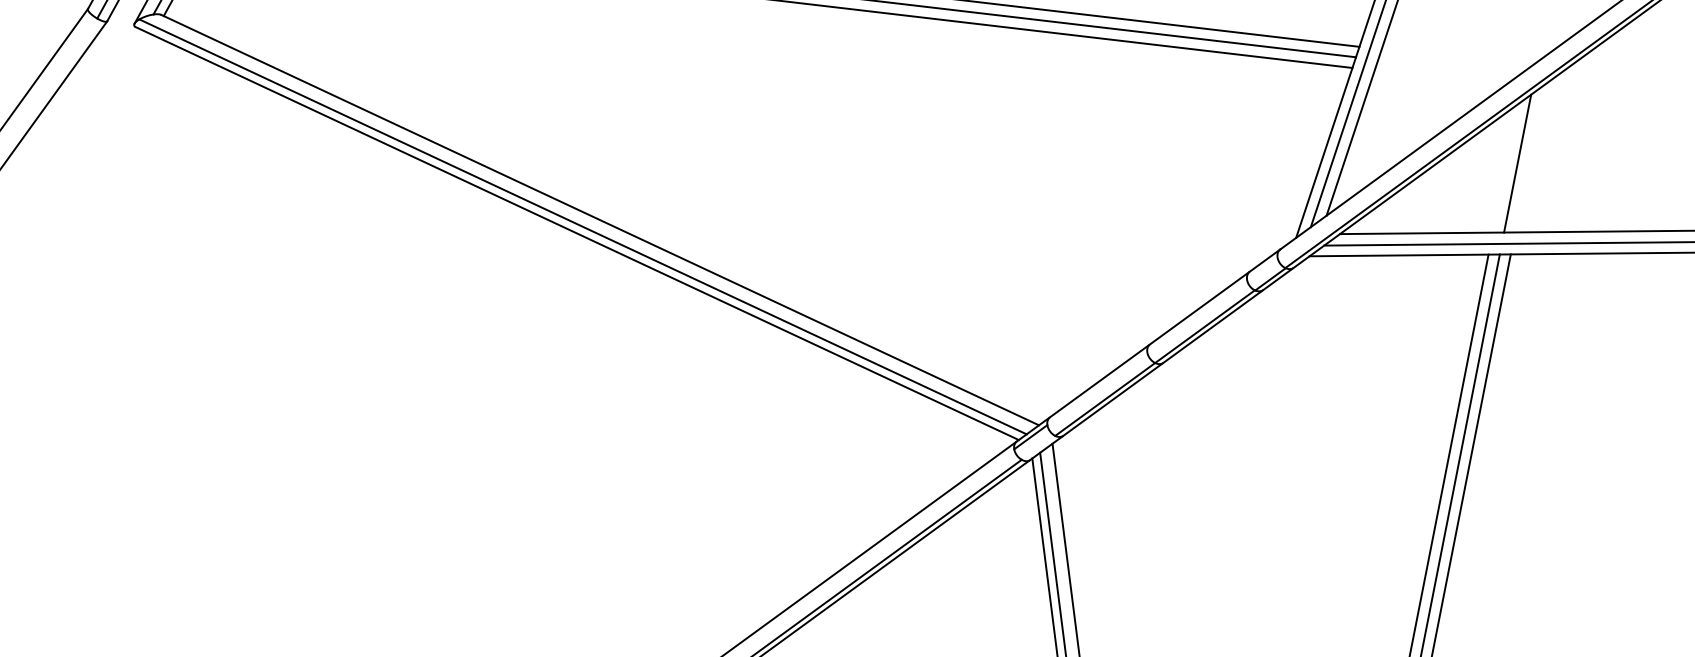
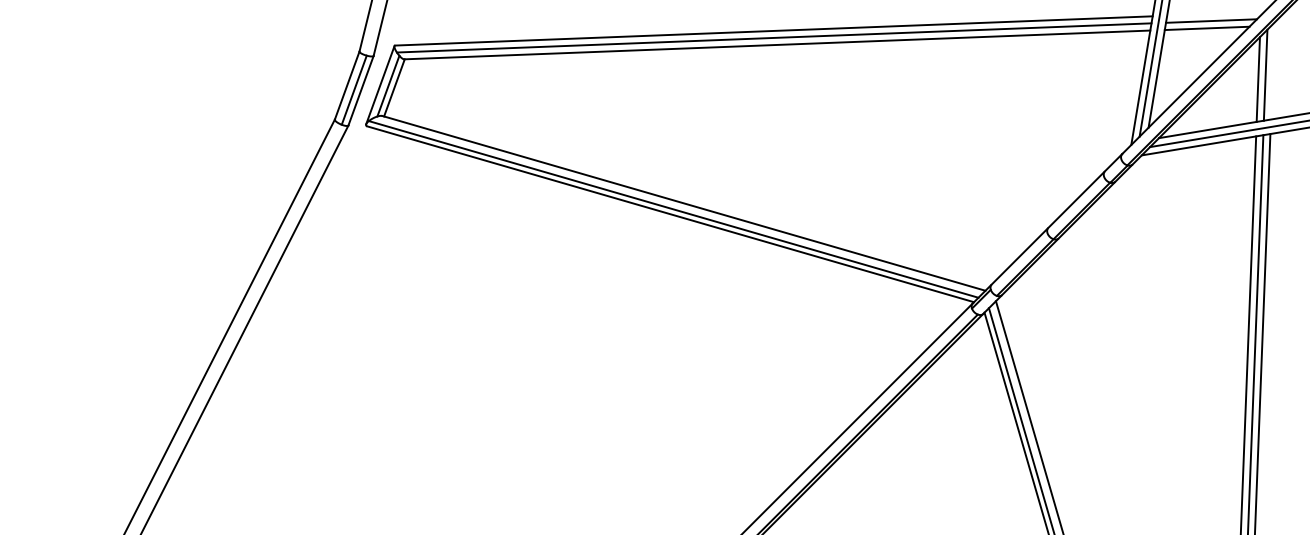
line: (1446, 67) -> (1210, 20), added
line: (1438, 78) -> (1206, 28), added
line: (1504, 168) -> (1257, 79), added

